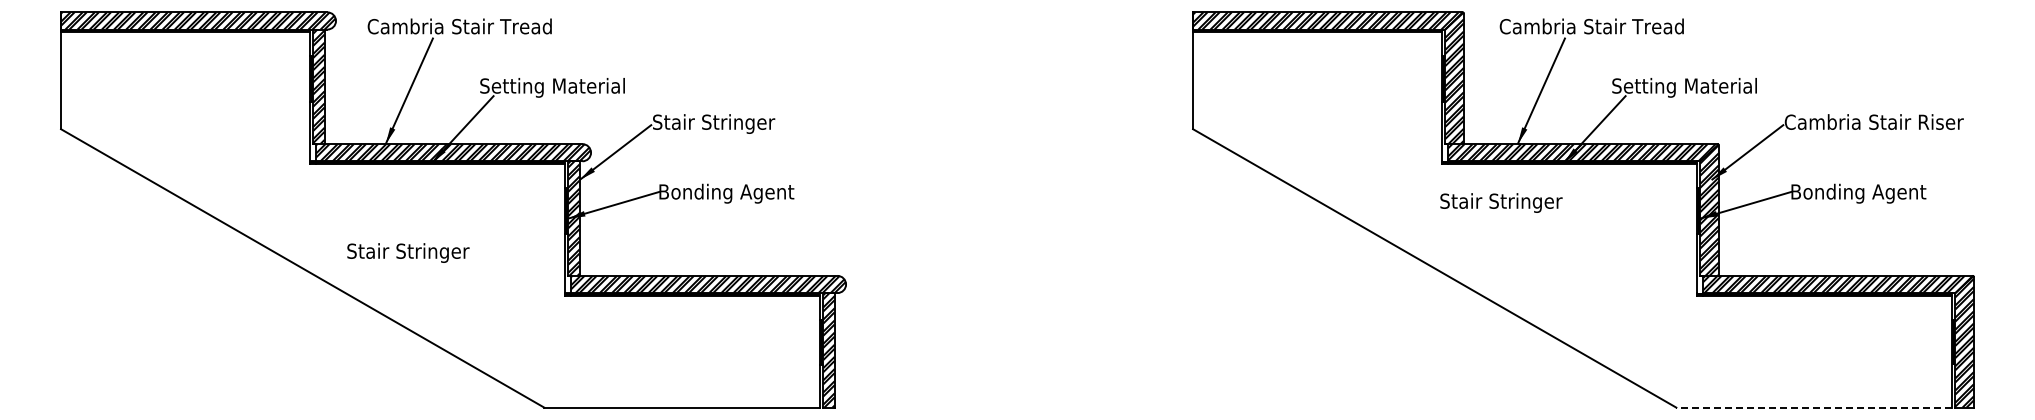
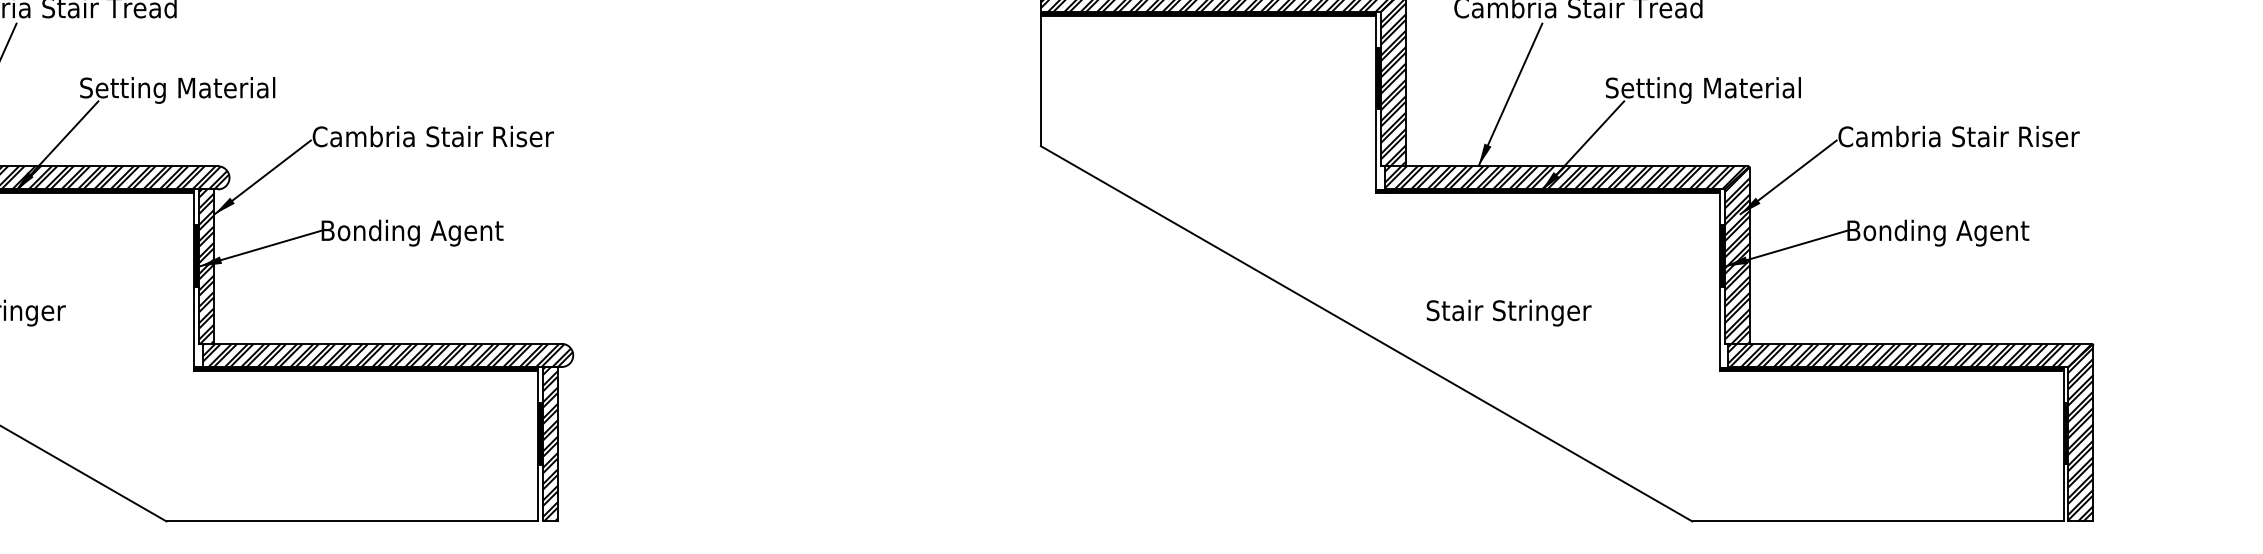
text: (741, 123) -> (432, 138), Stair Stringer -> Cambria Stair Riser
text: (1501, 202) -> (1509, 312), moved
line: (1814, 407) -> (1878, 521), dashed -> solid

